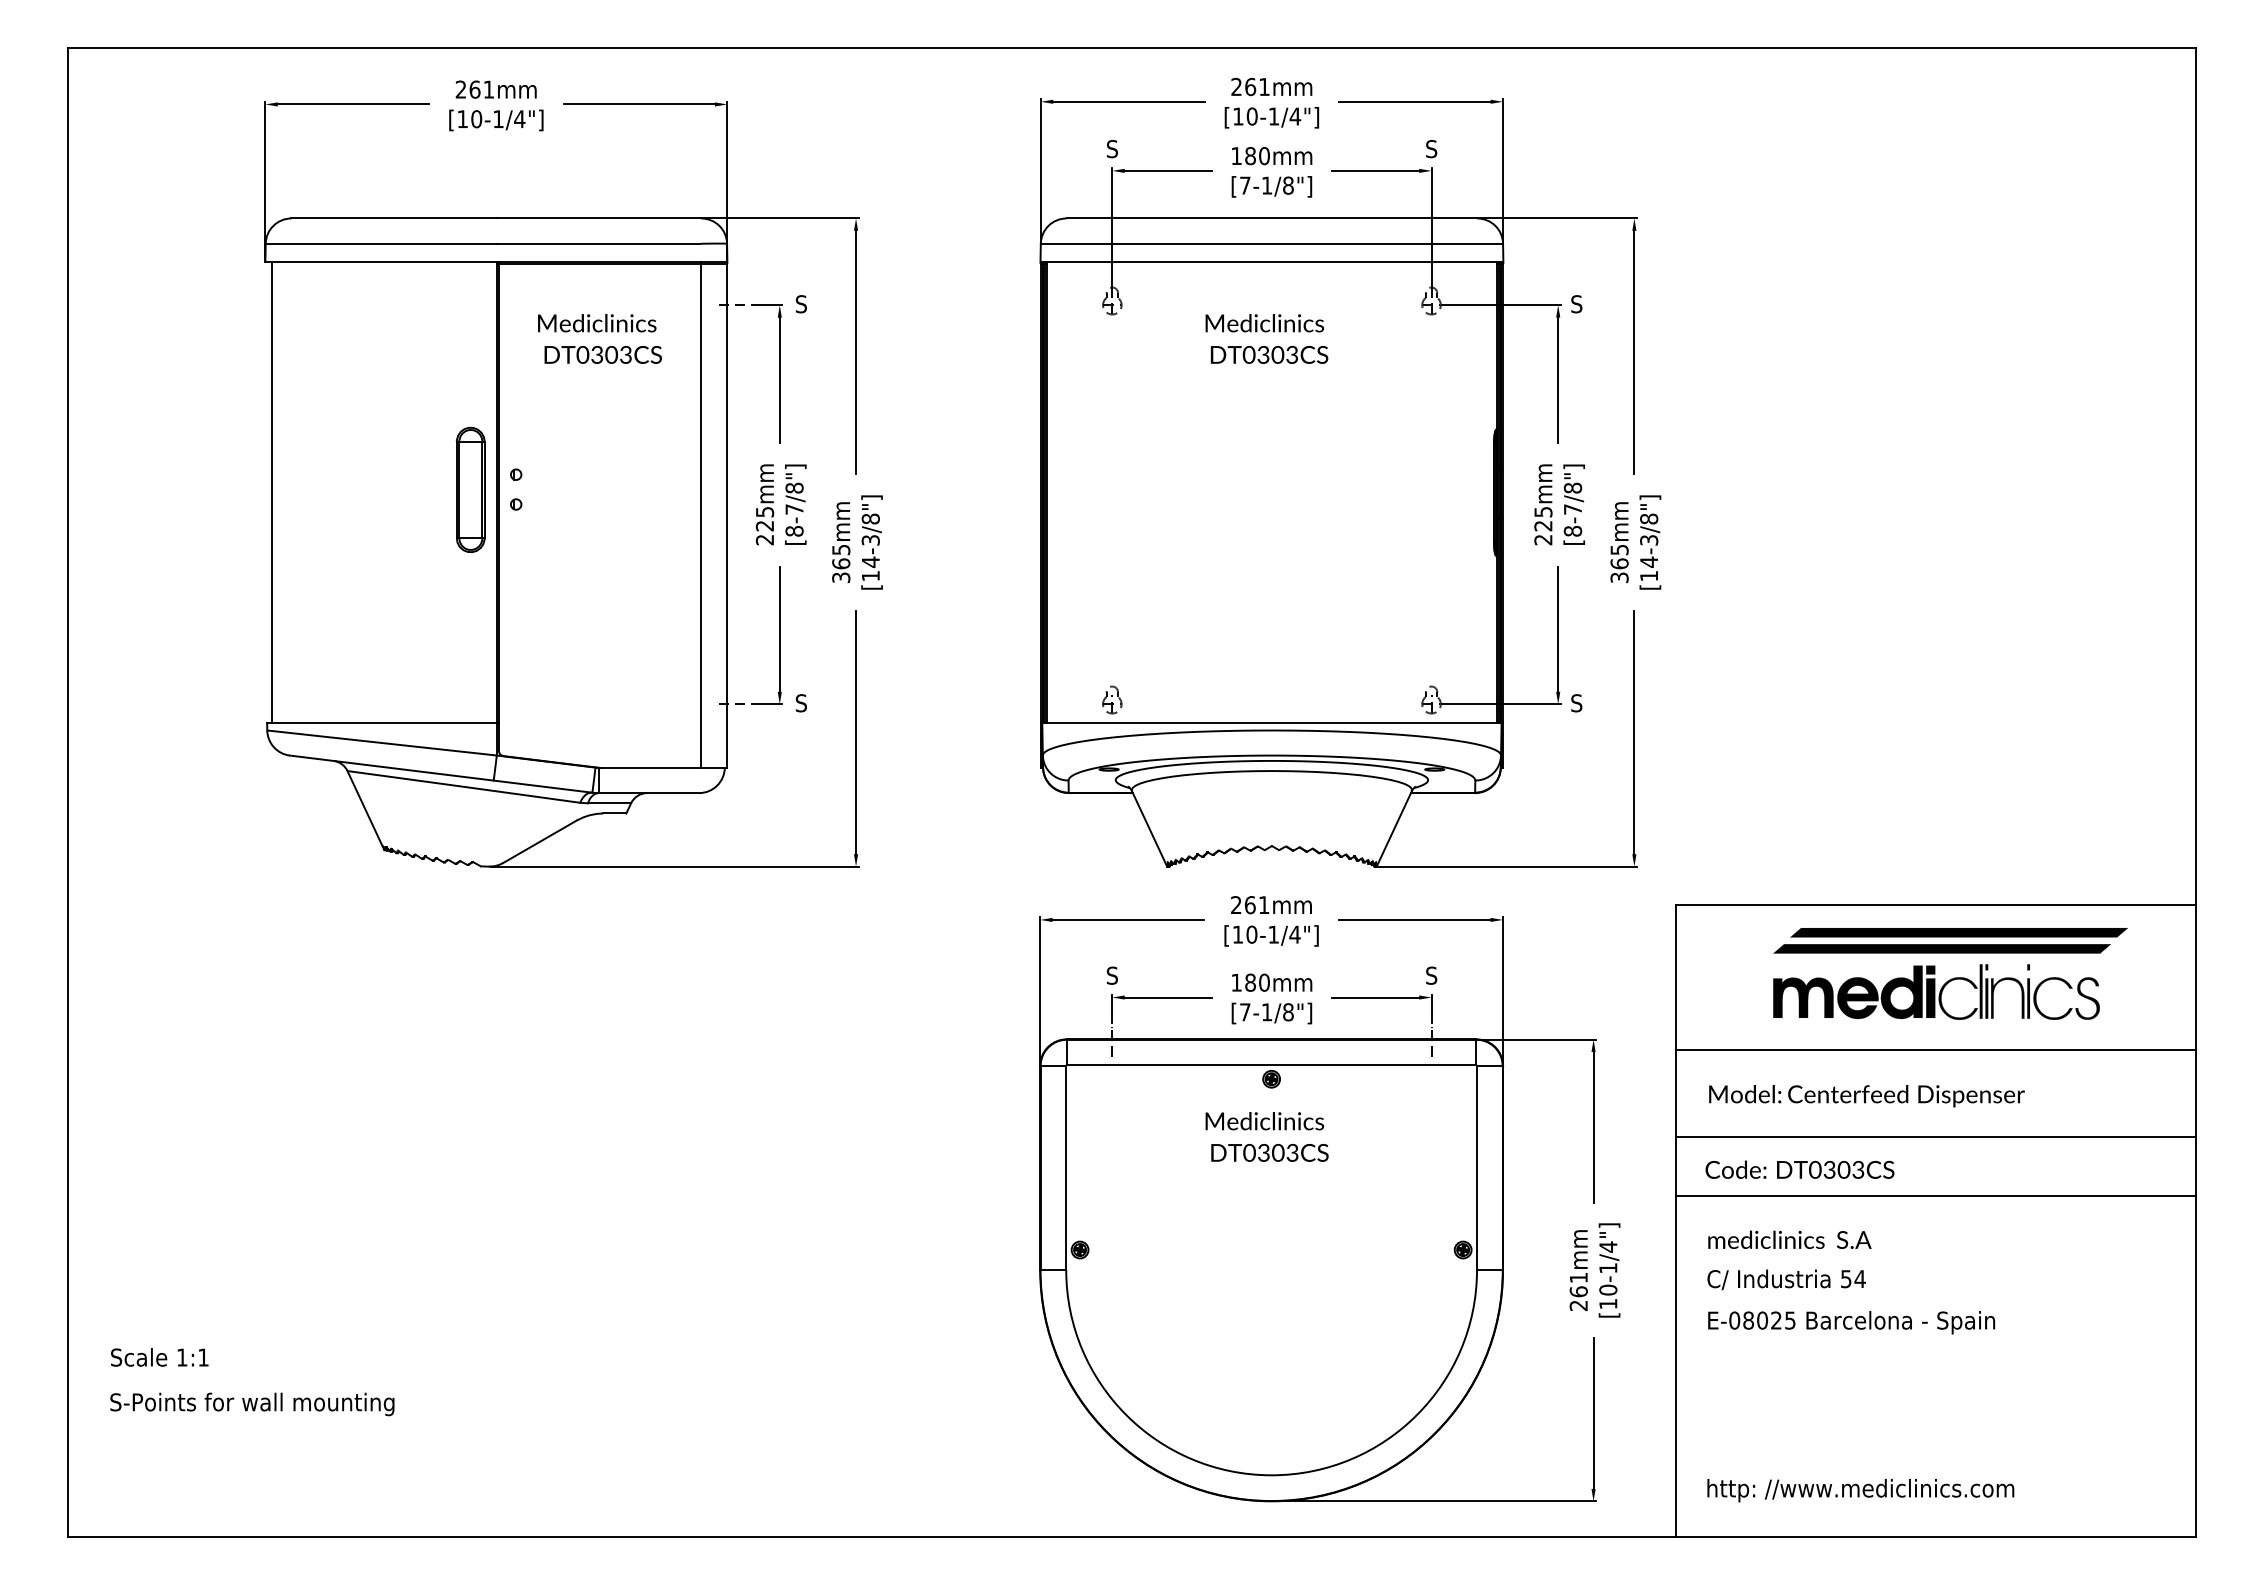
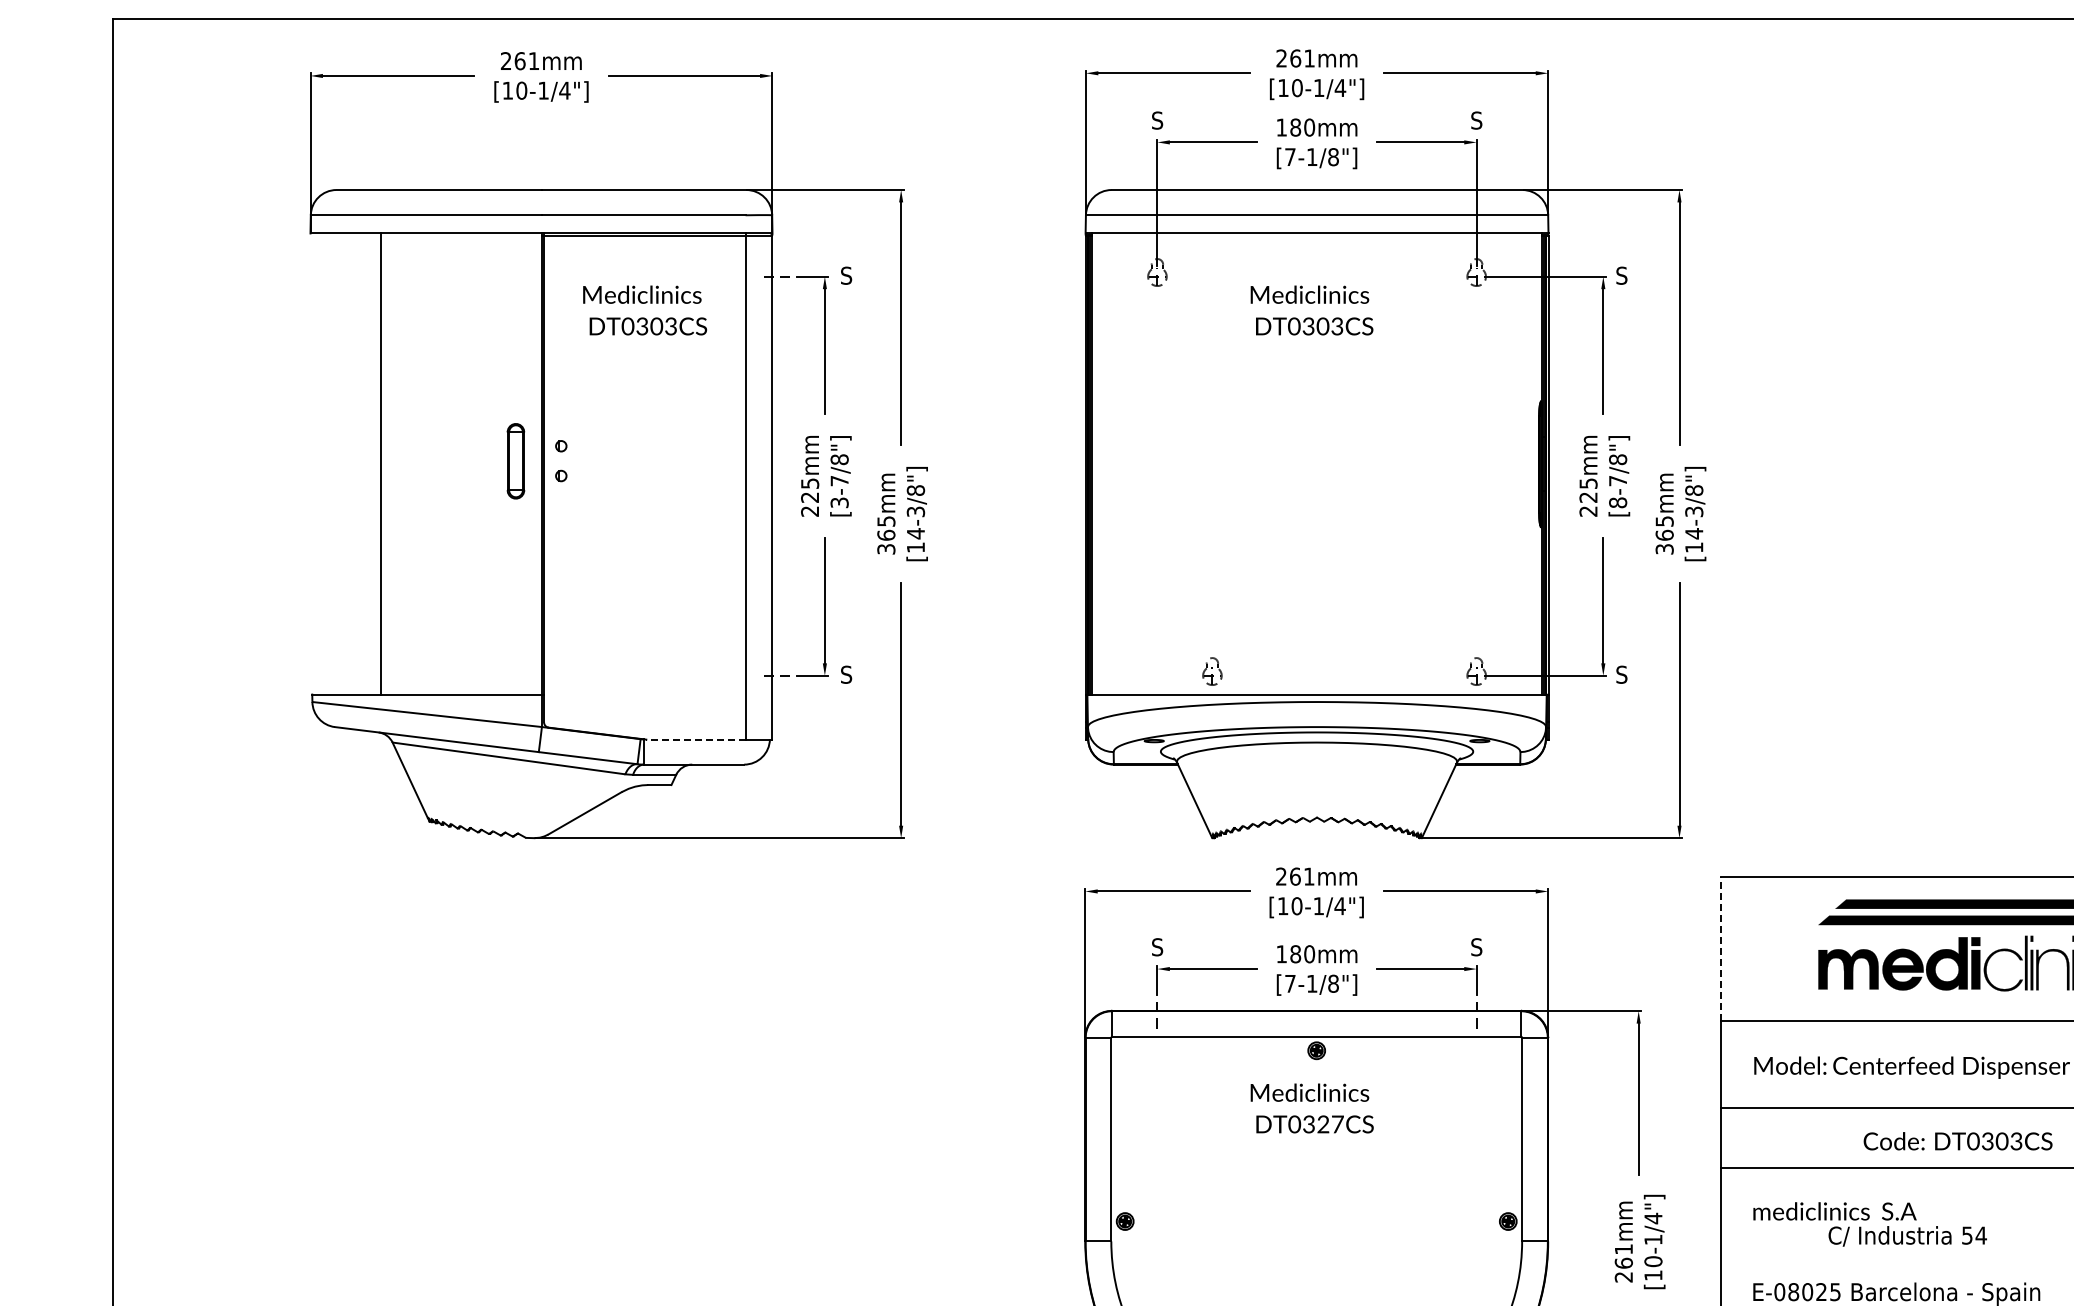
part: (470, 489) -> (515, 461), size x0.6
line: (271, 492) -> (380, 464), moved
text: (794, 530) -> (839, 502), [8-7/8"] -> [3-7/8"]
part: (1112, 699) -> (1212, 671), moved
line: (651, 768) -> (696, 740), solid -> dashed
line: (1675, 977) -> (1720, 949), solid -> dashed
text: (1285, 1152) -> (1330, 1124), DT0303CS -> DT0327CS
text: (1799, 1169) -> (1957, 1141), moved
text: (1786, 1279) -> (1907, 1236), moved

